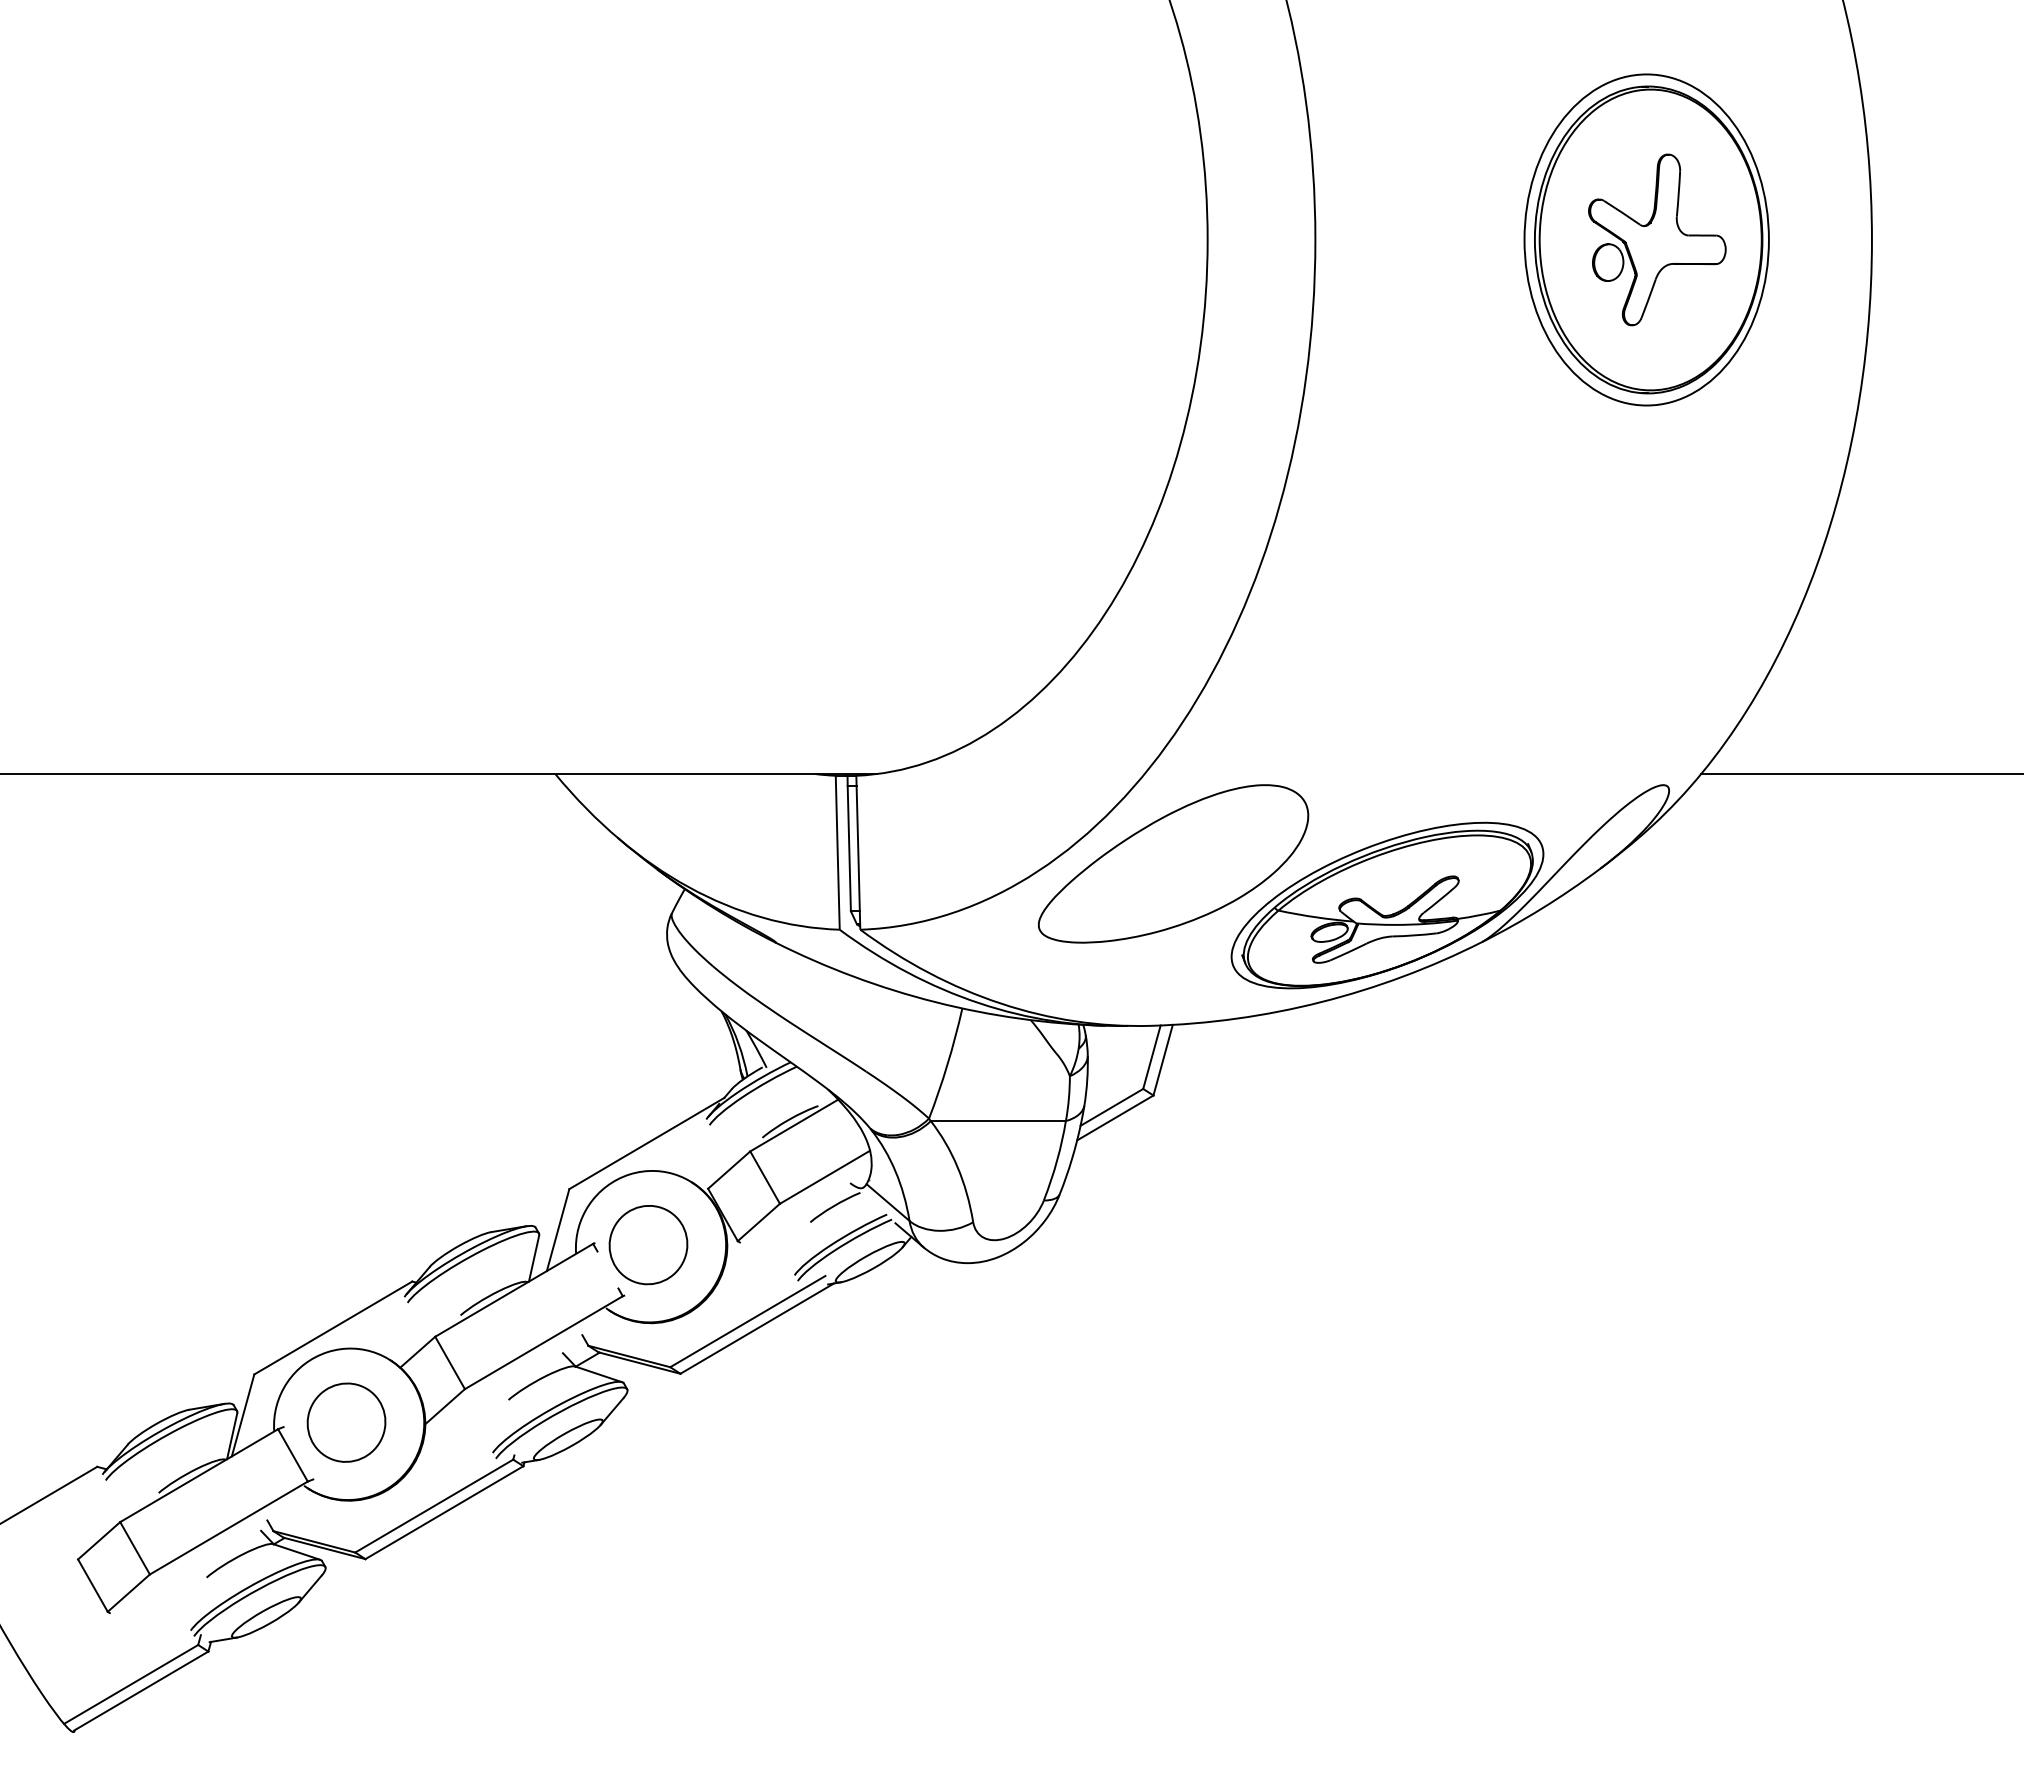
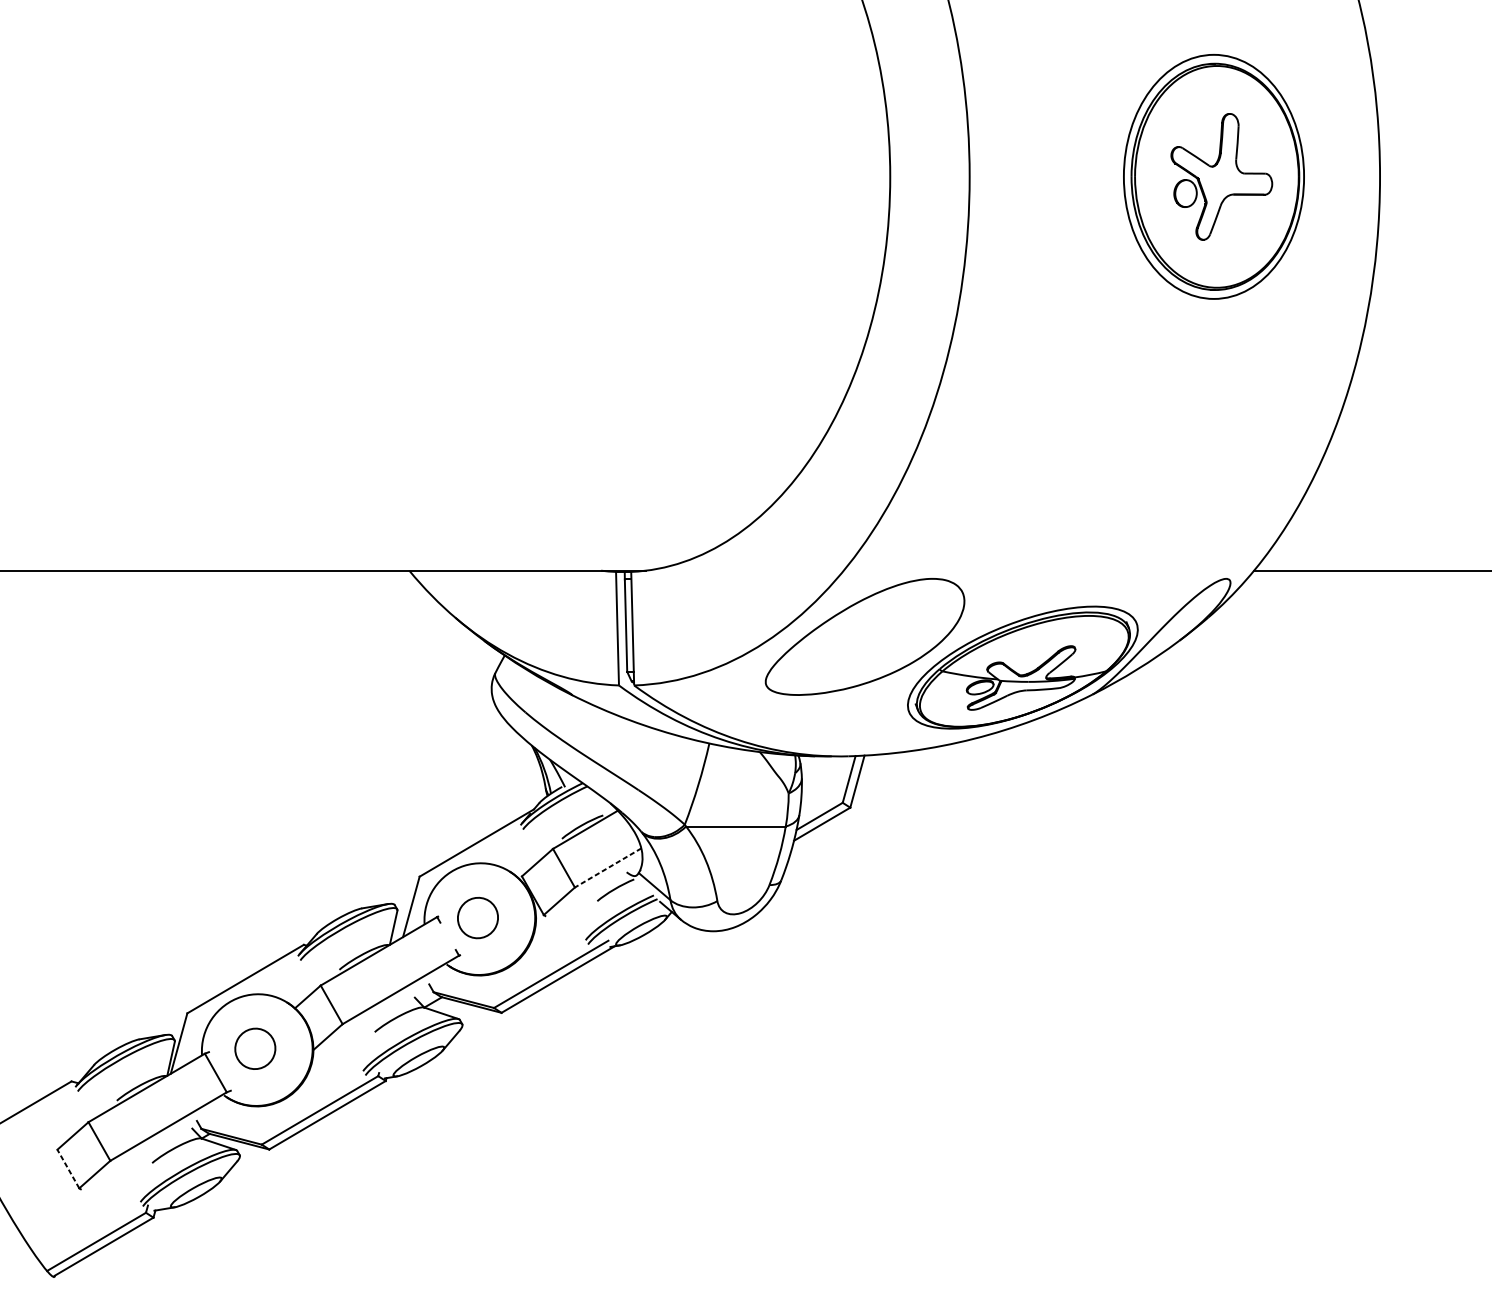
line: (824, 1177) -> (607, 868), solid -> dashed
part: (648, 1245) -> (477, 918), size x0.7
part: (346, 1422) -> (255, 1048), size x0.7
line: (92, 1585) -> (68, 1168), solid -> dashed

